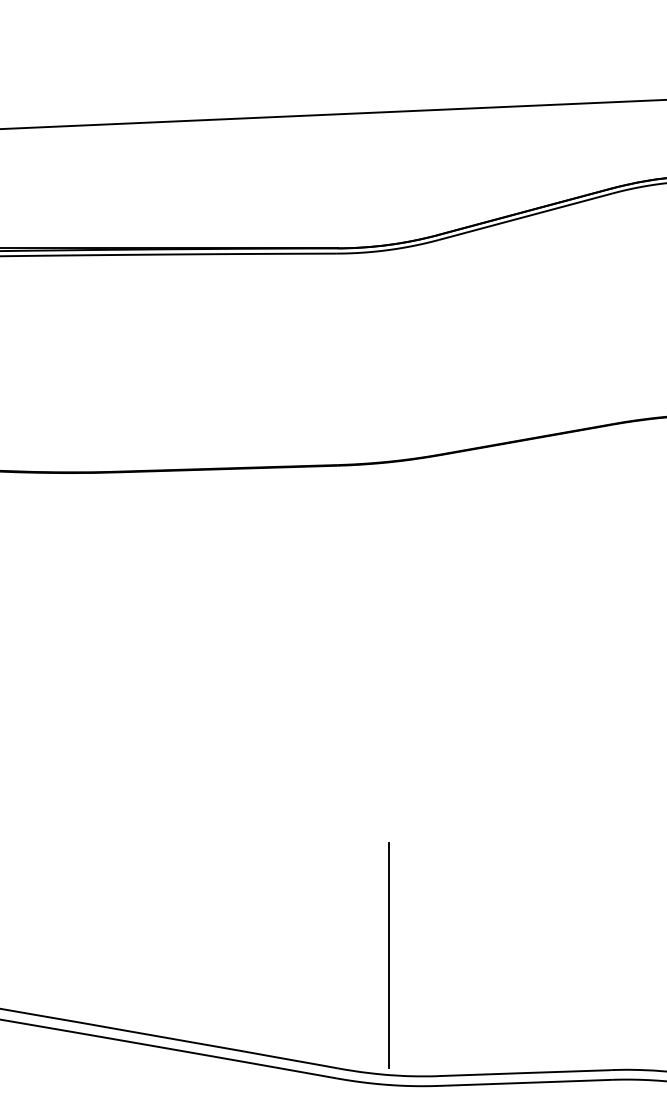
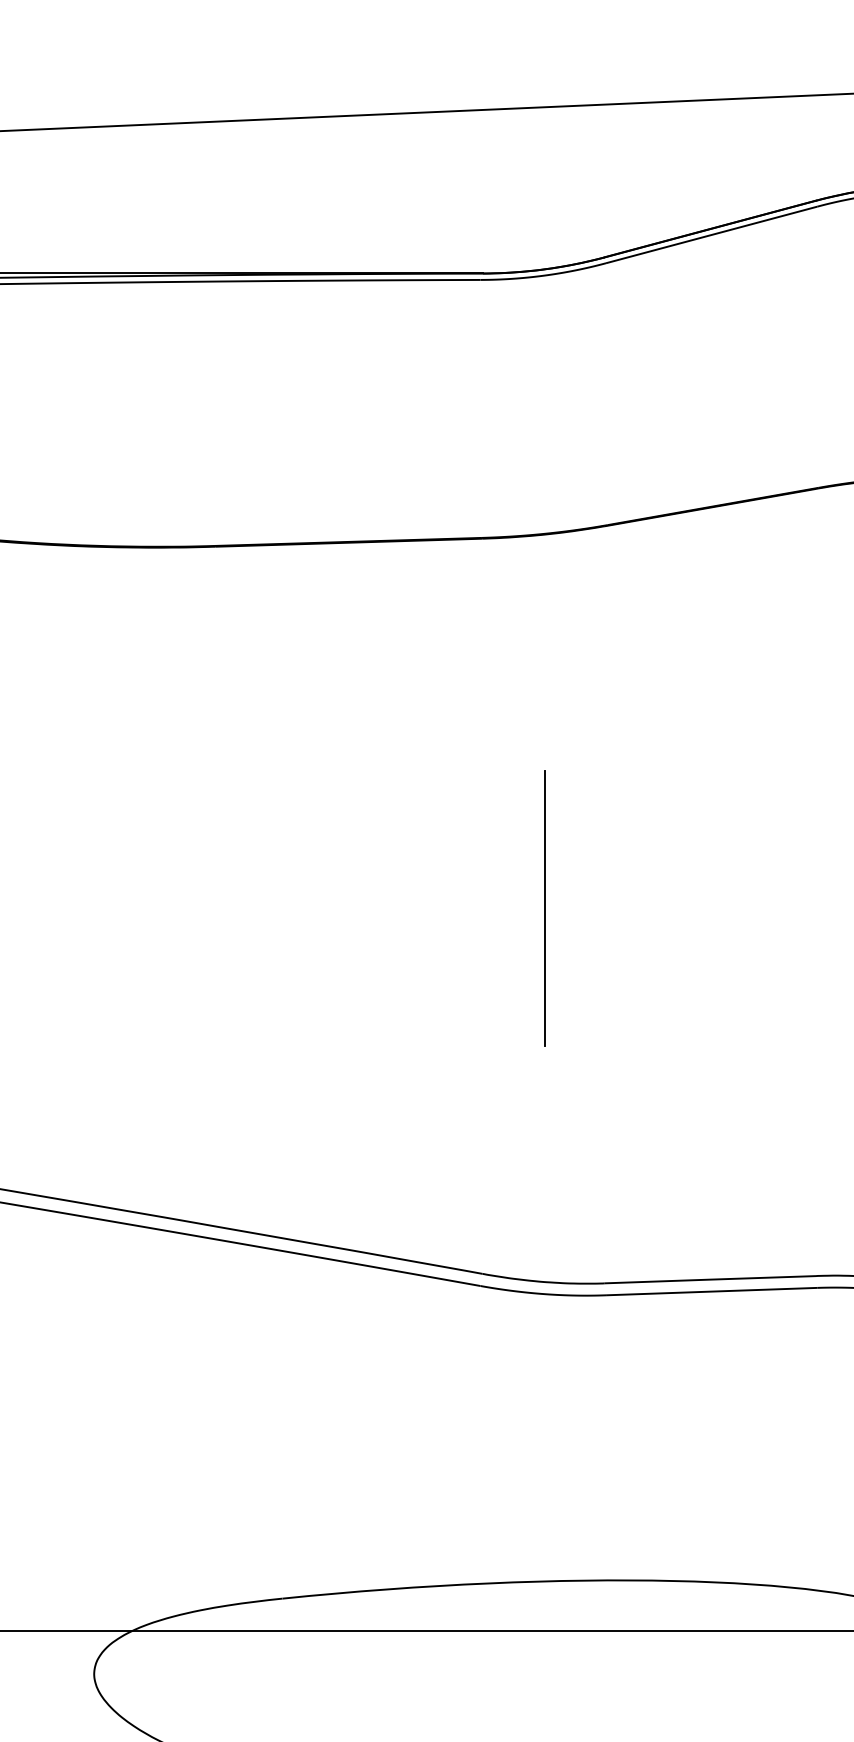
line: (388, 955) -> (544, 908), moved

